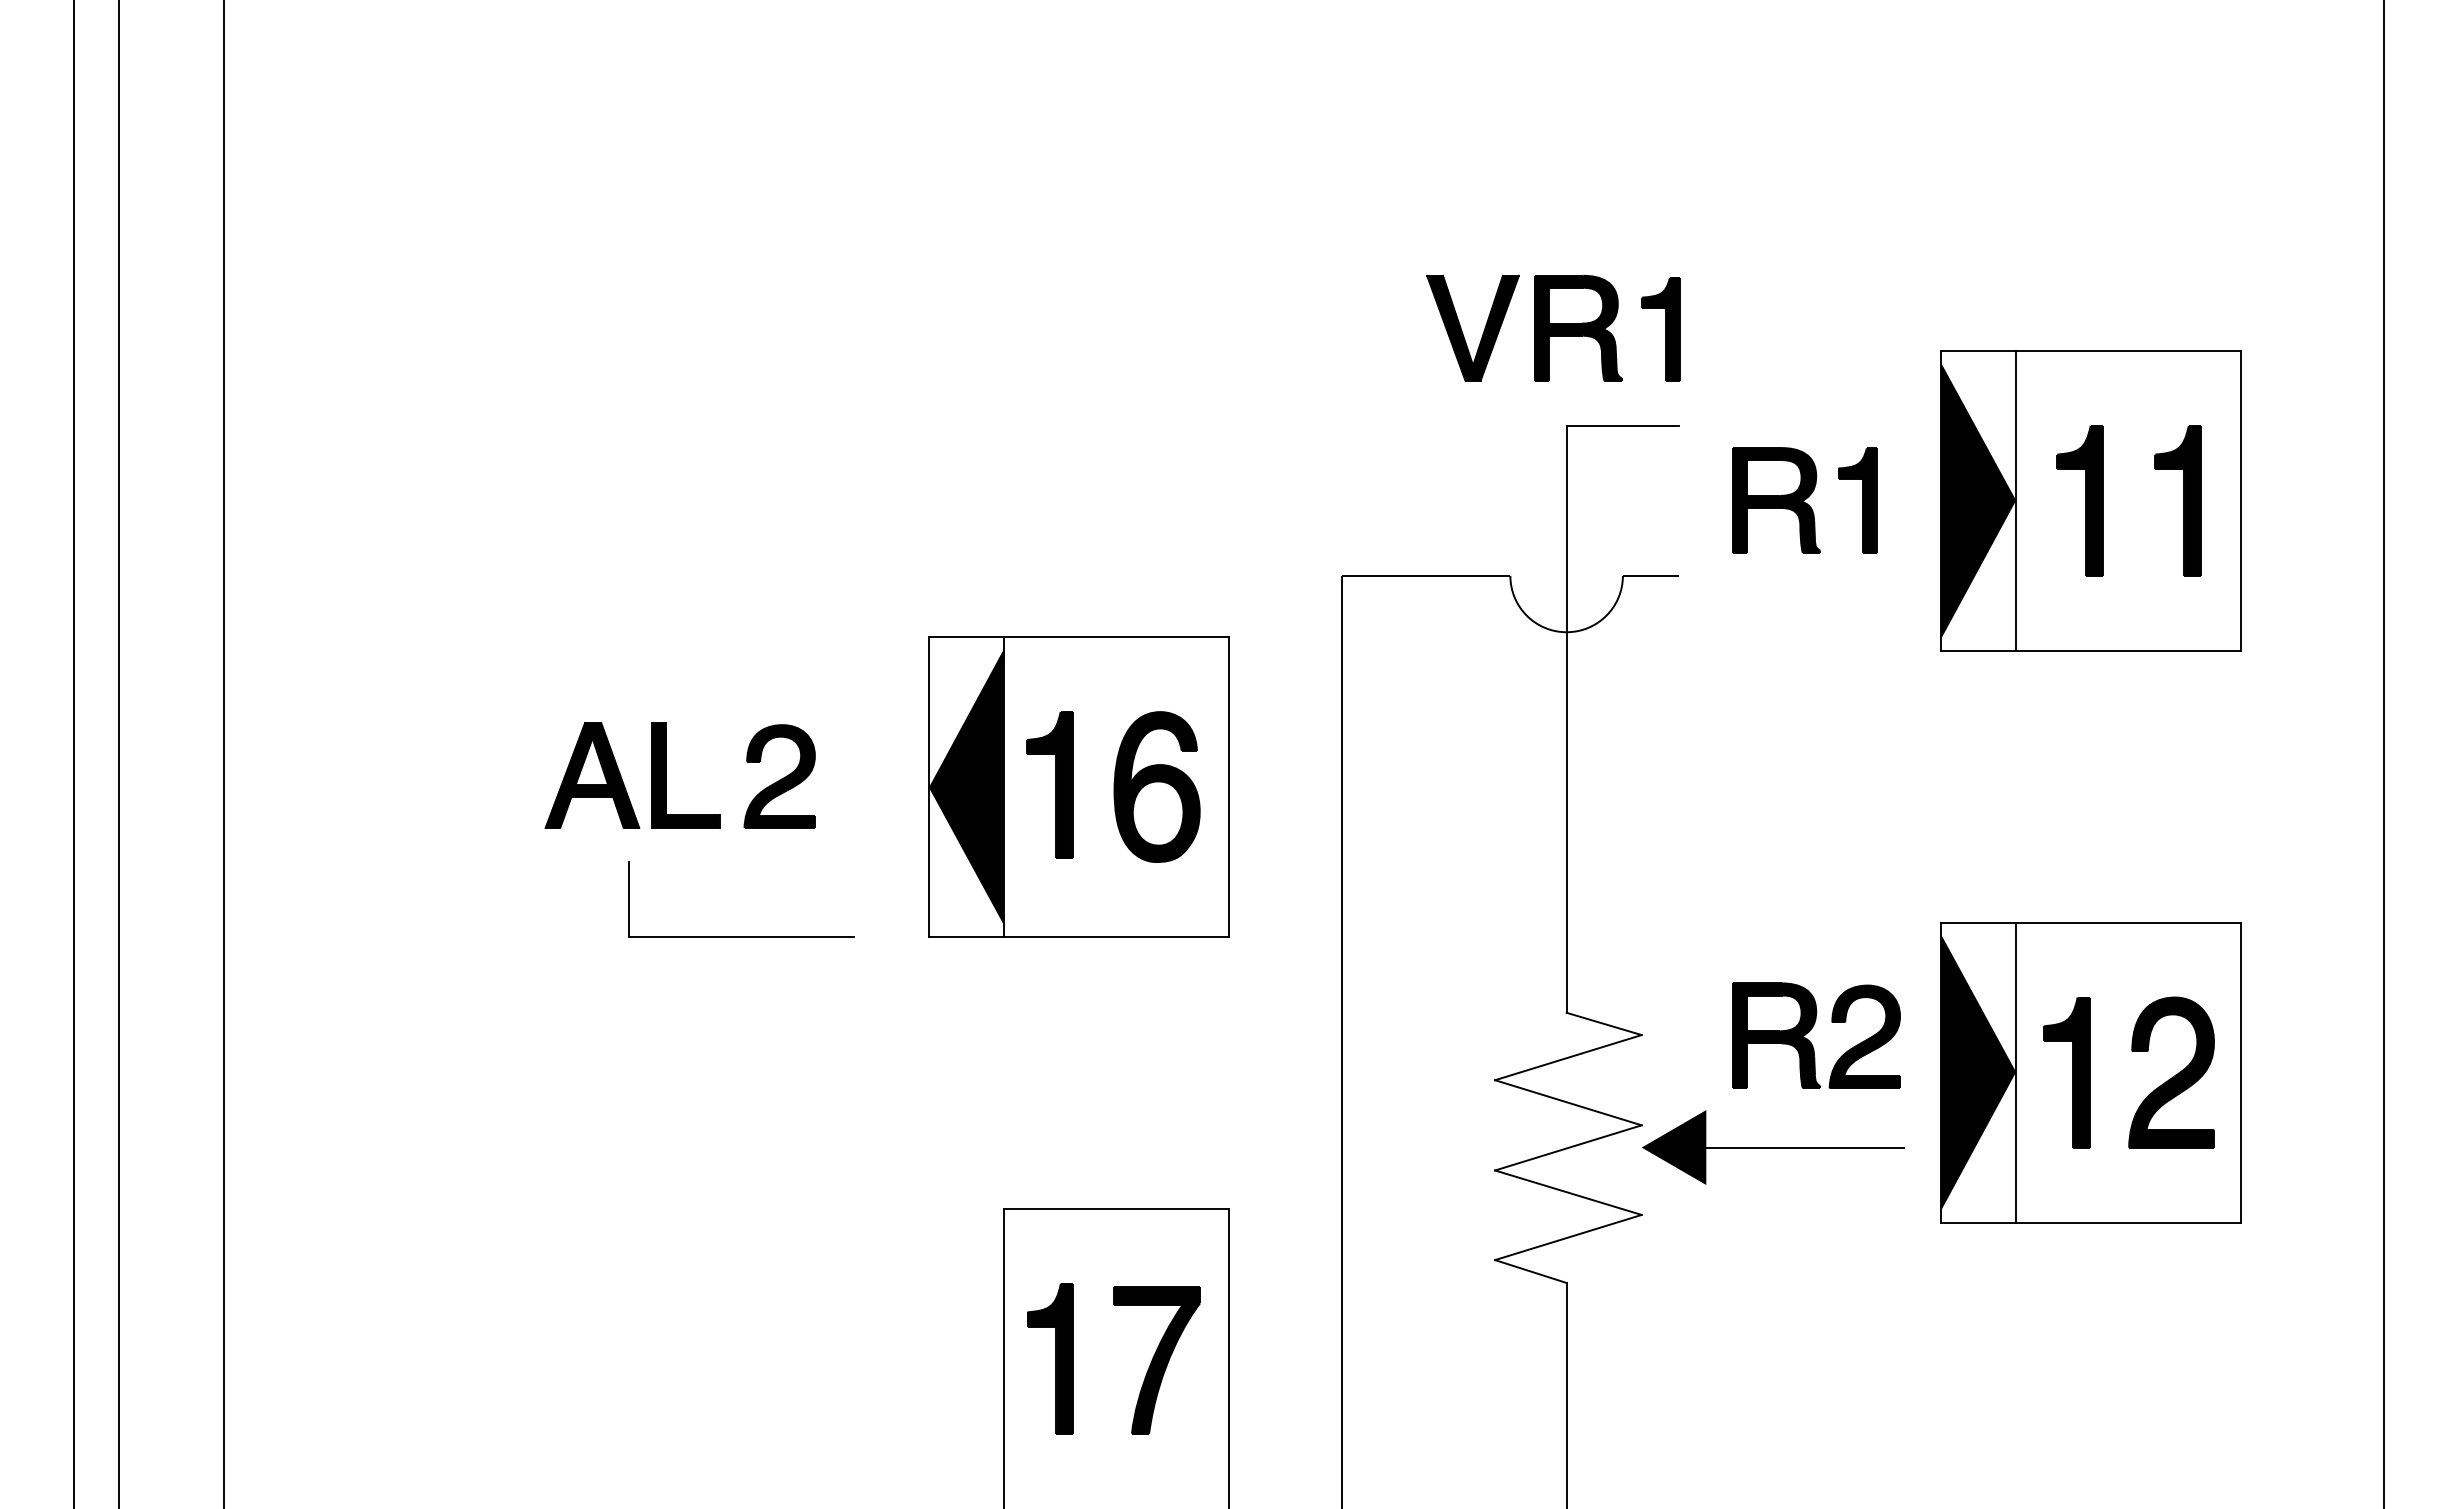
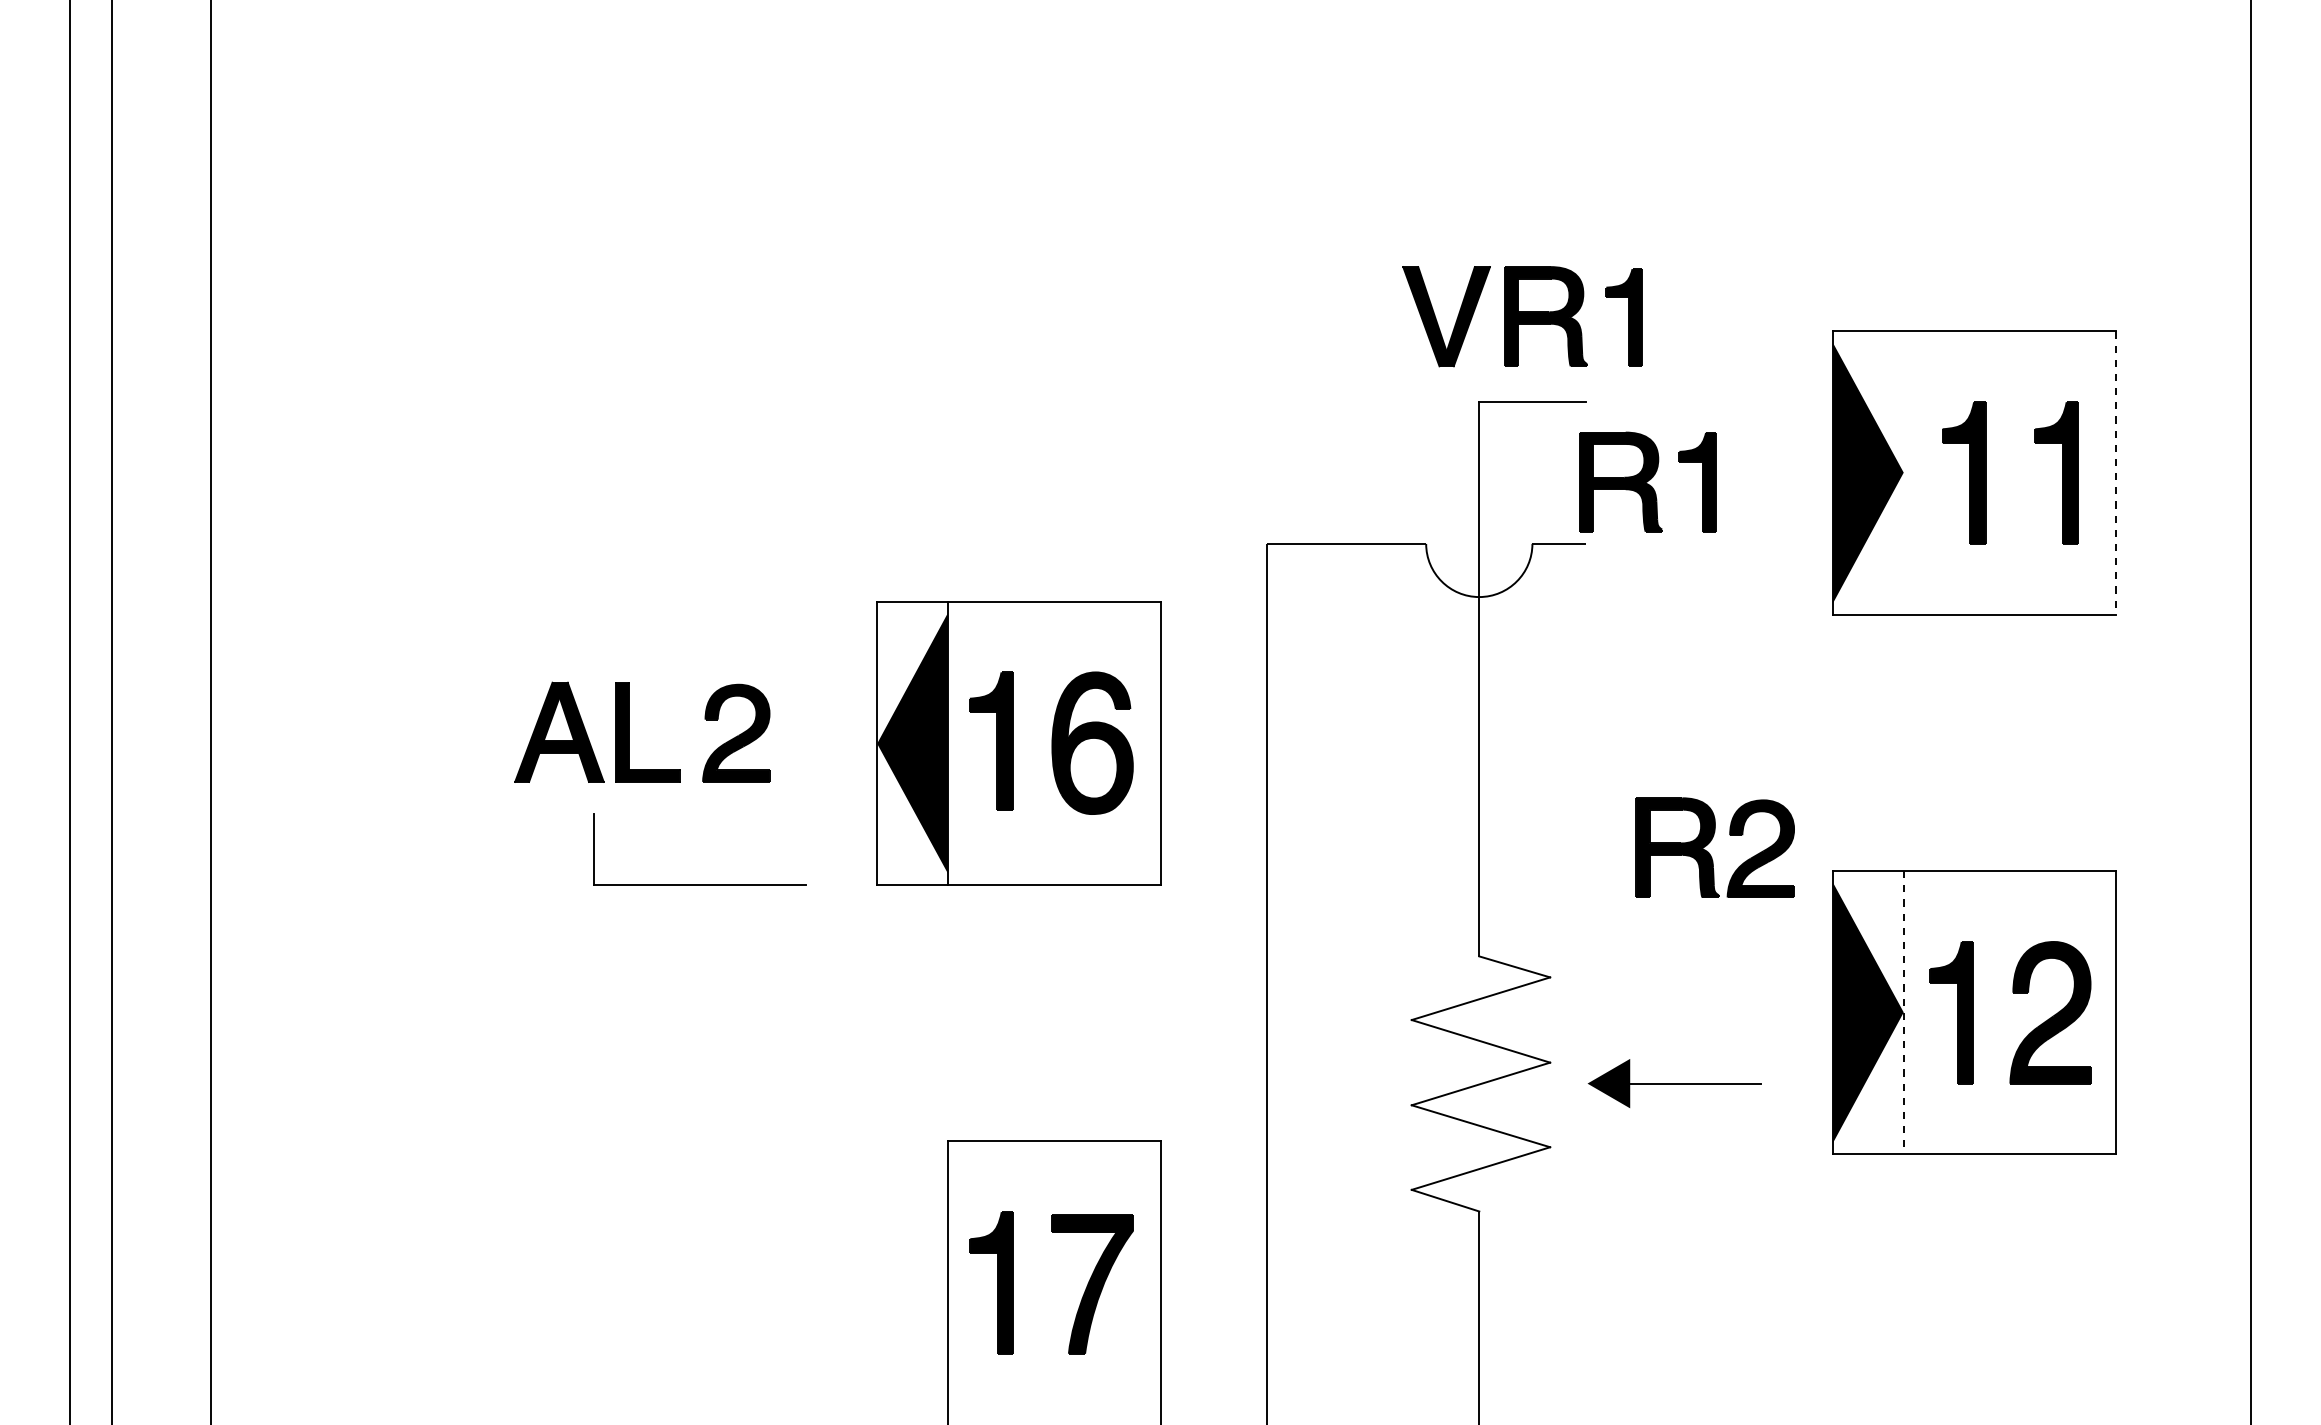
part: (1553, 327) -> (1522, 315), moved
part: (1804, 500) -> (1647, 482), moved
line: (2016, 500) -> (1904, 472), removed
line: (2241, 501) -> (2116, 473), solid -> dashed
part: (1811, 1030) -> (1710, 842), moved
line: (2016, 1073) -> (1904, 1013), solid -> dashed
part: (1773, 1147) -> (1674, 1083), size x0.7

